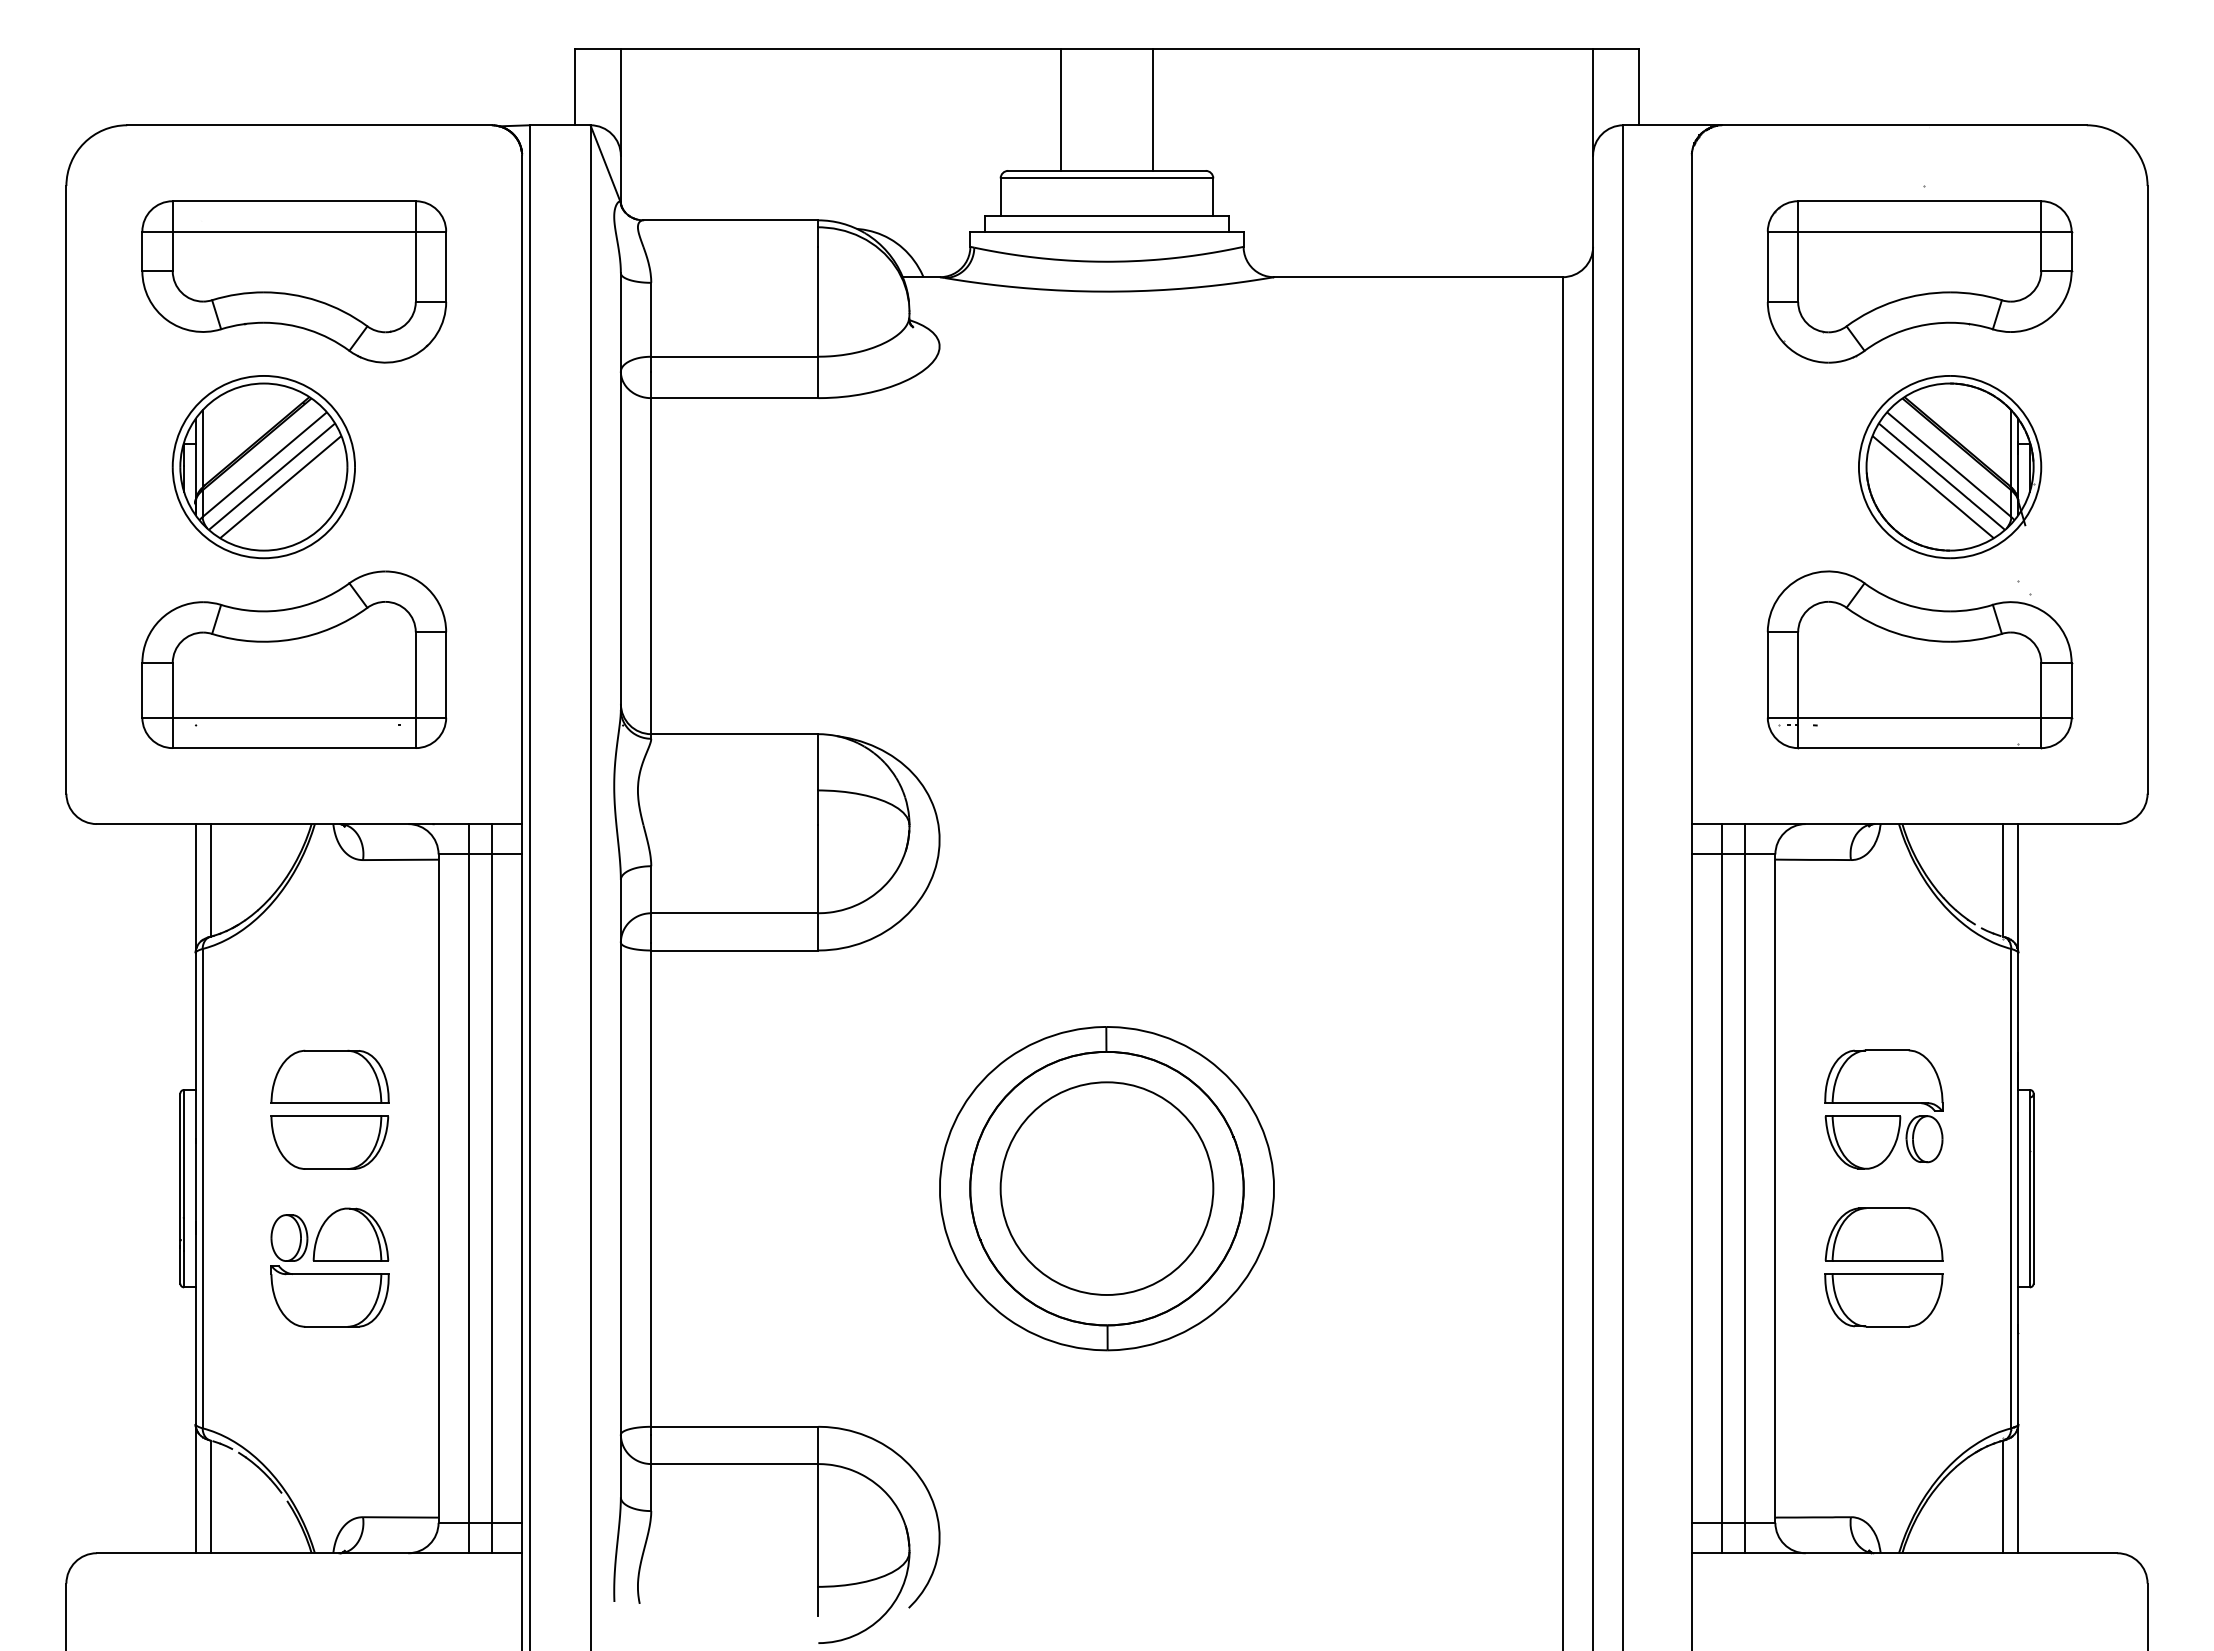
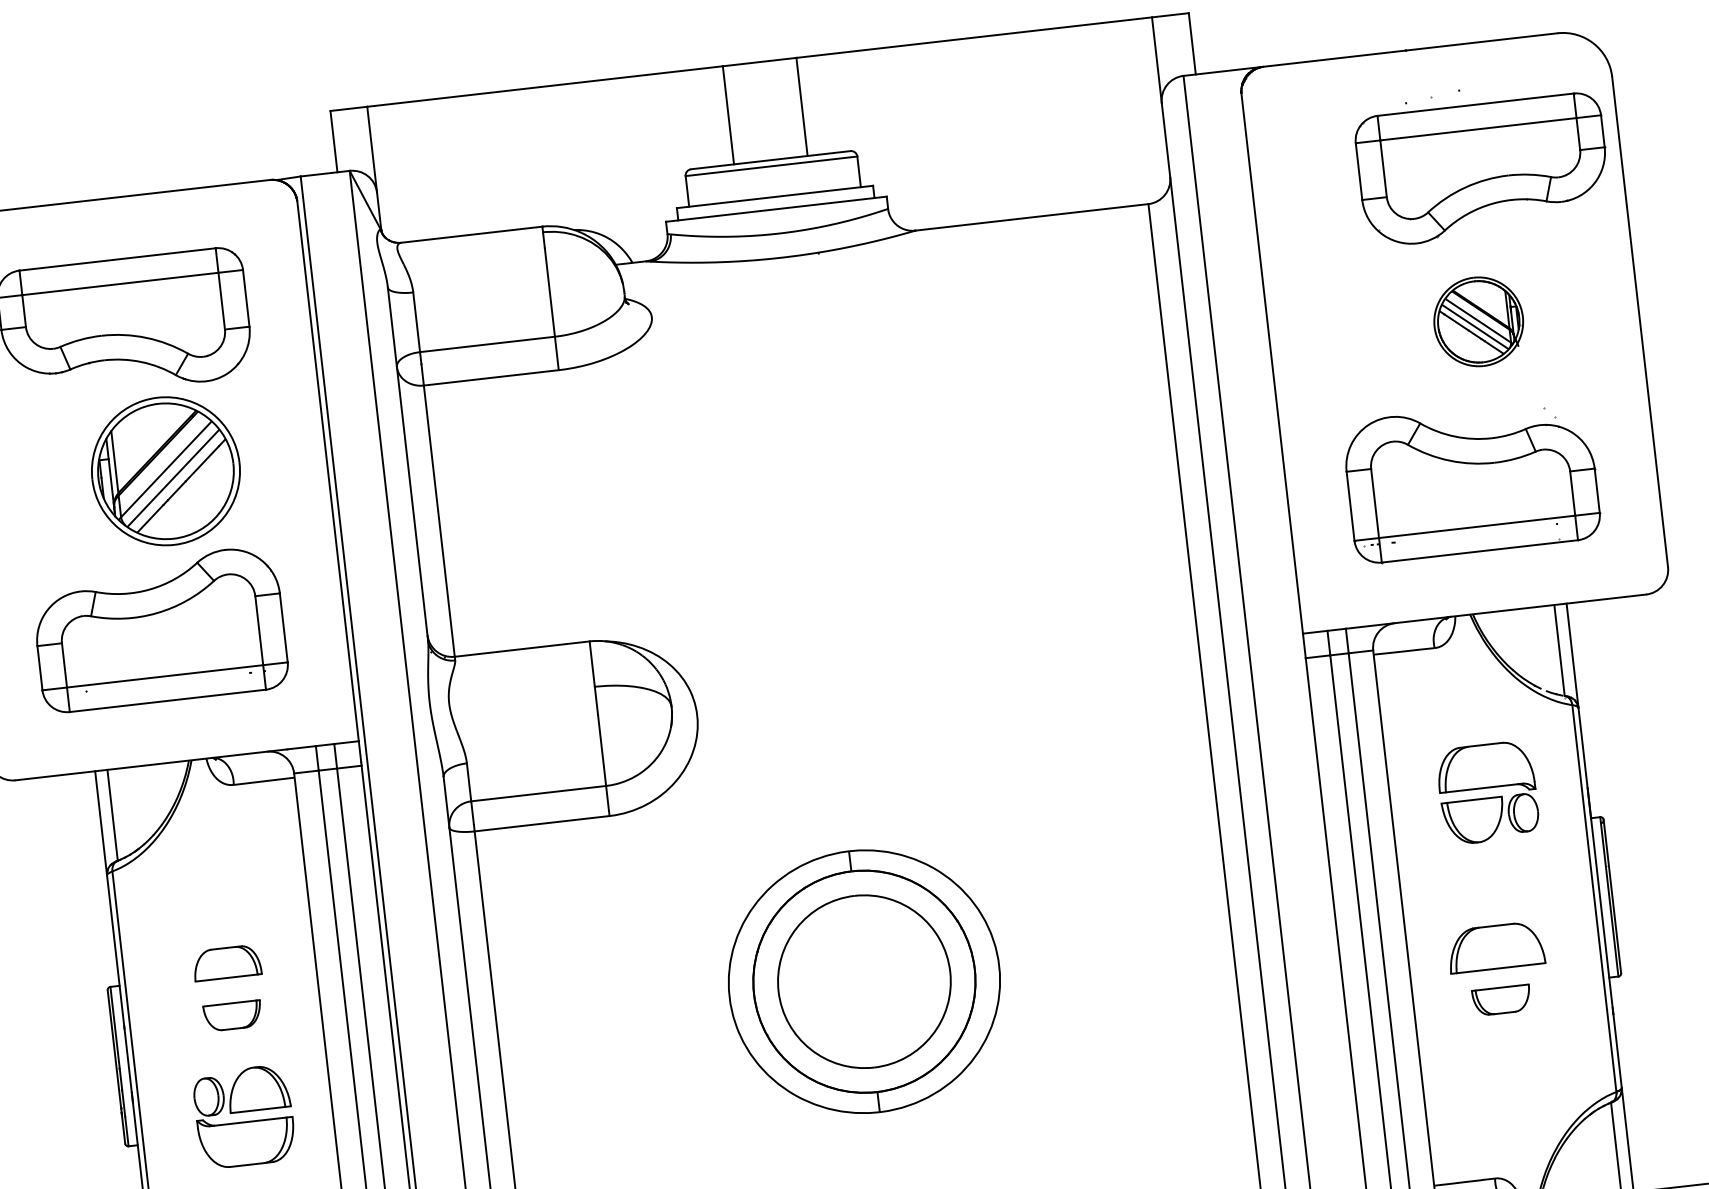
part: (1919, 281) -> (1482, 169), moved
part: (263, 467) -> (165, 471), moved
part: (1950, 467) -> (1478, 322), size x0.6
part: (329, 1076) -> (226, 962), size x0.7
part: (1883, 1109) -> (1487, 792), moved
part: (329, 1142) -> (232, 1015), size x0.6
part: (1883, 1300) -> (1501, 1000), size x0.6

